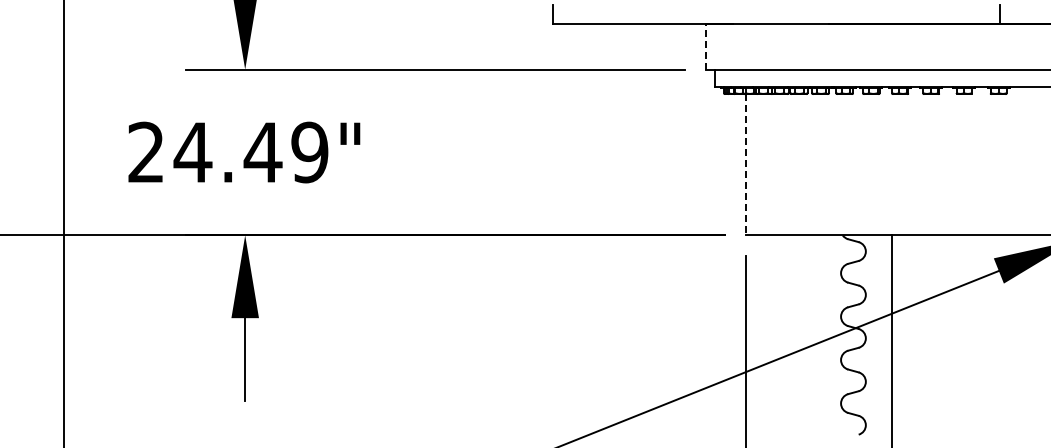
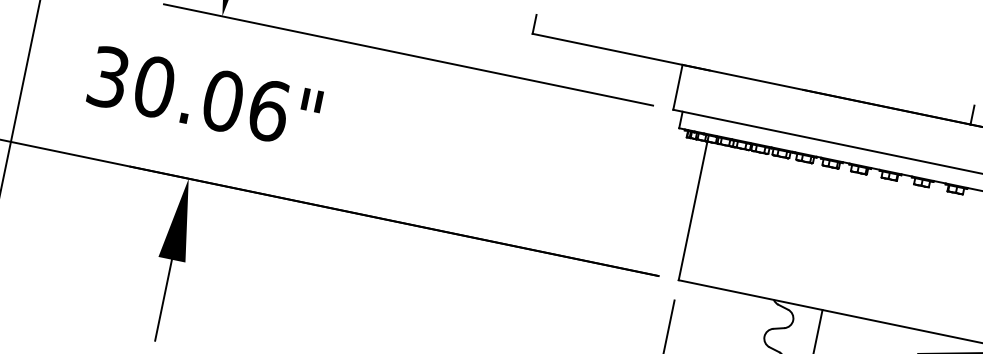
line: (705, 46) -> (677, 87), dashed -> solid
text: (228, 152) -> (189, 94), 24.49" -> 30.06"
line: (745, 164) -> (693, 210), dashed -> solid

